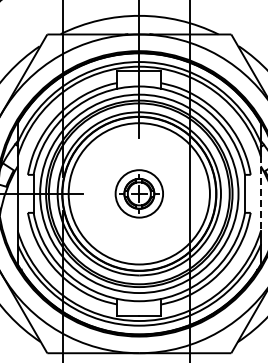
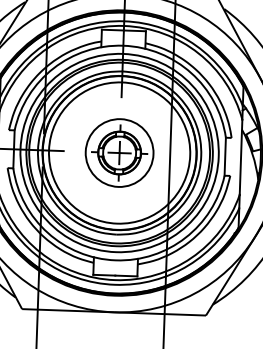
part: (139, 193) -> (119, 152), size x1.43
line: (260, 194) -> (240, 157), dashed -> solid

